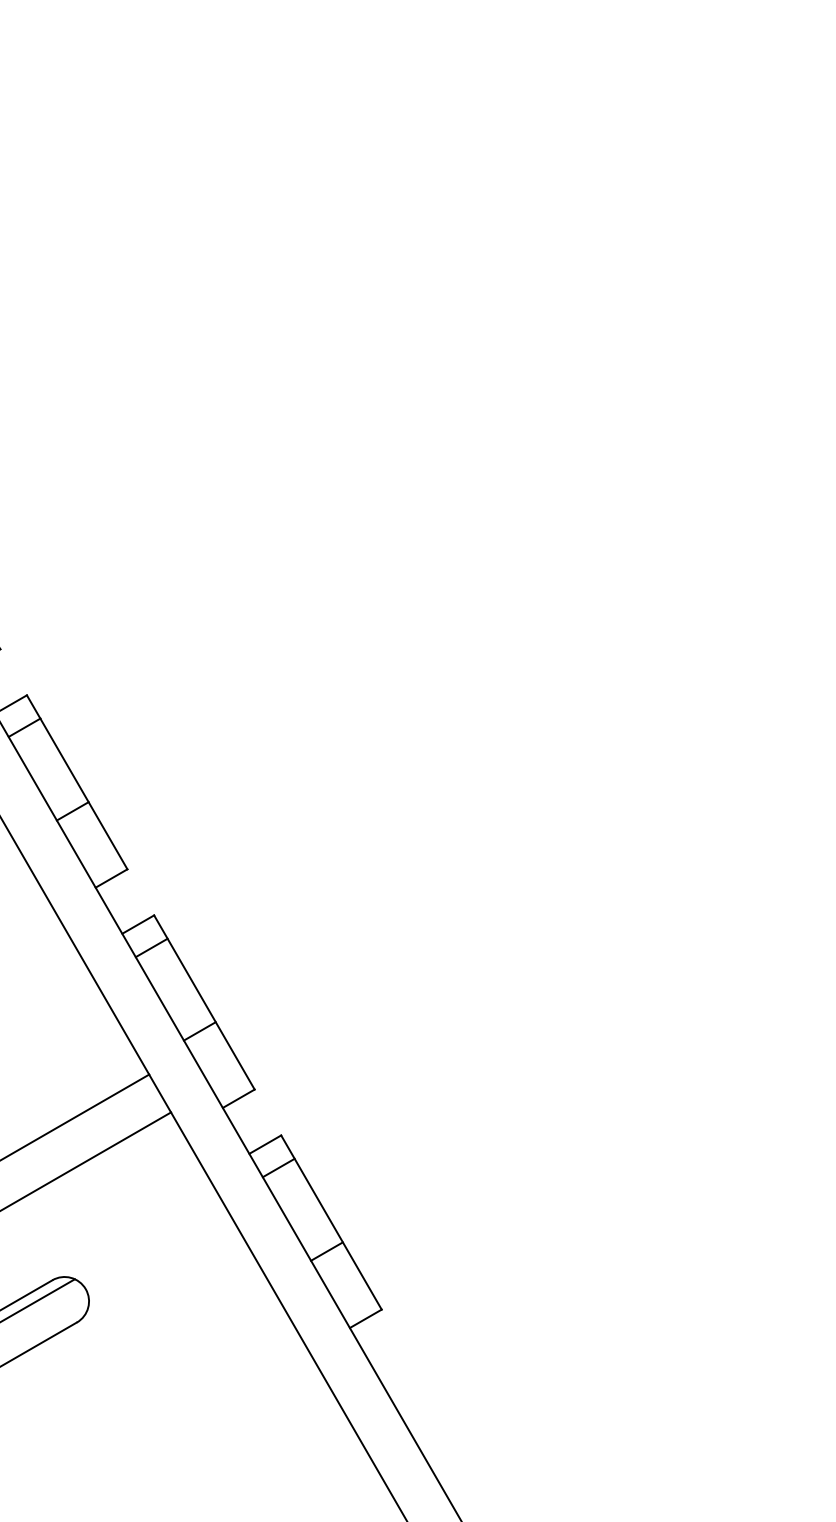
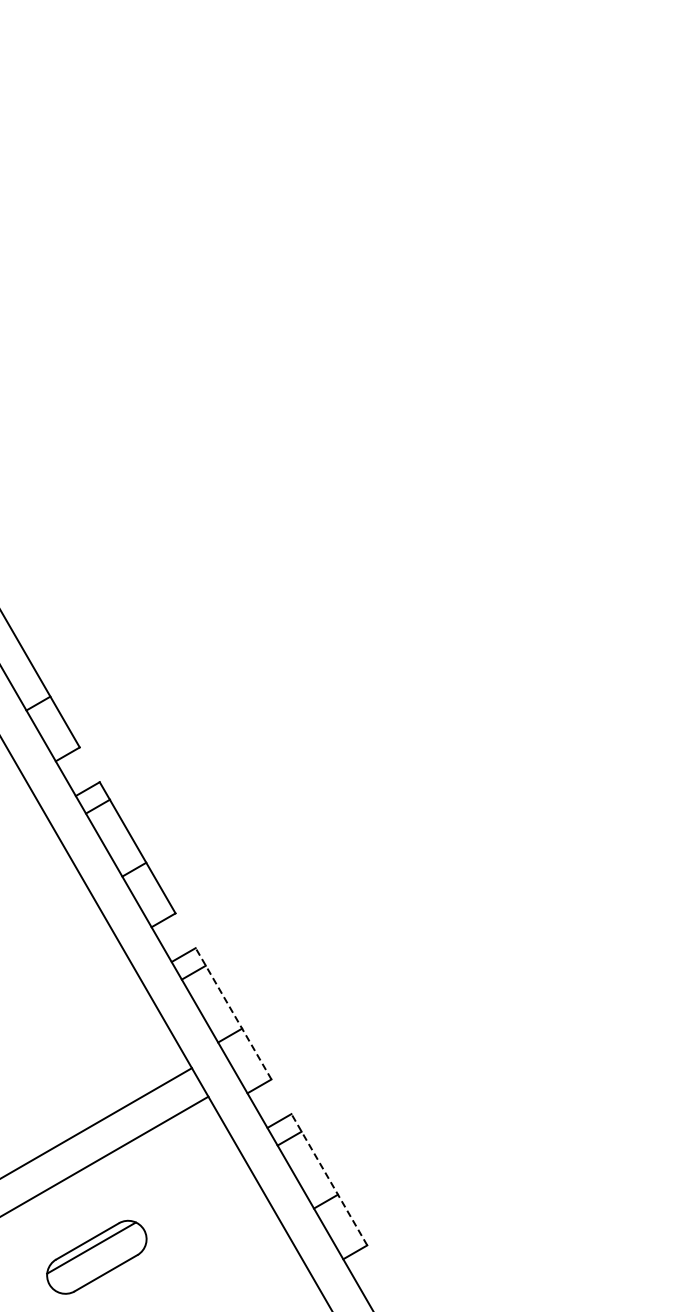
line: (204, 1002) -> (233, 1013), solid -> dashed
line: (331, 1222) -> (329, 1179), solid -> dashed

